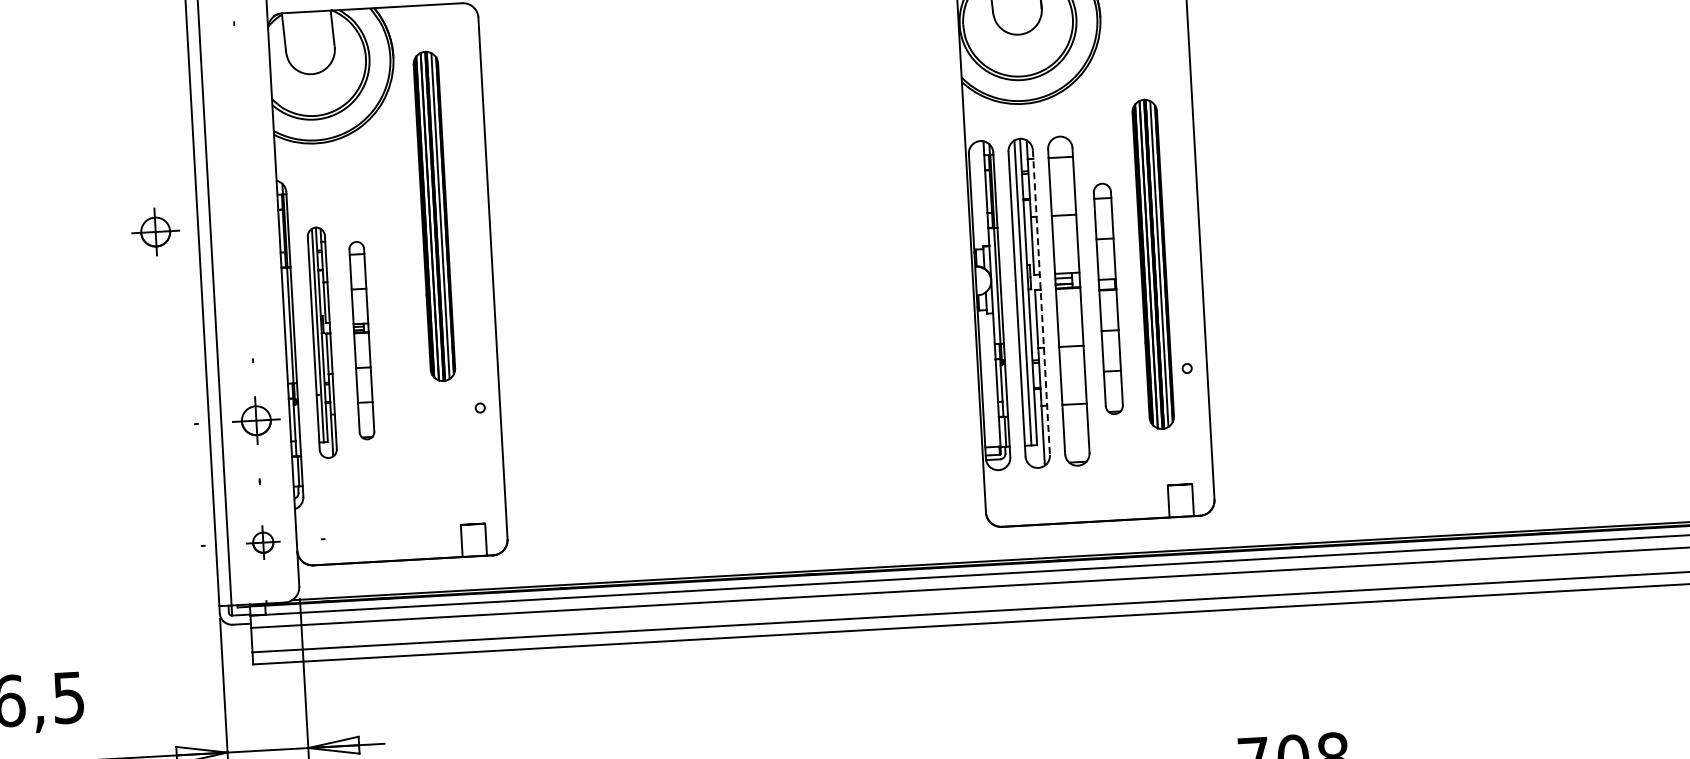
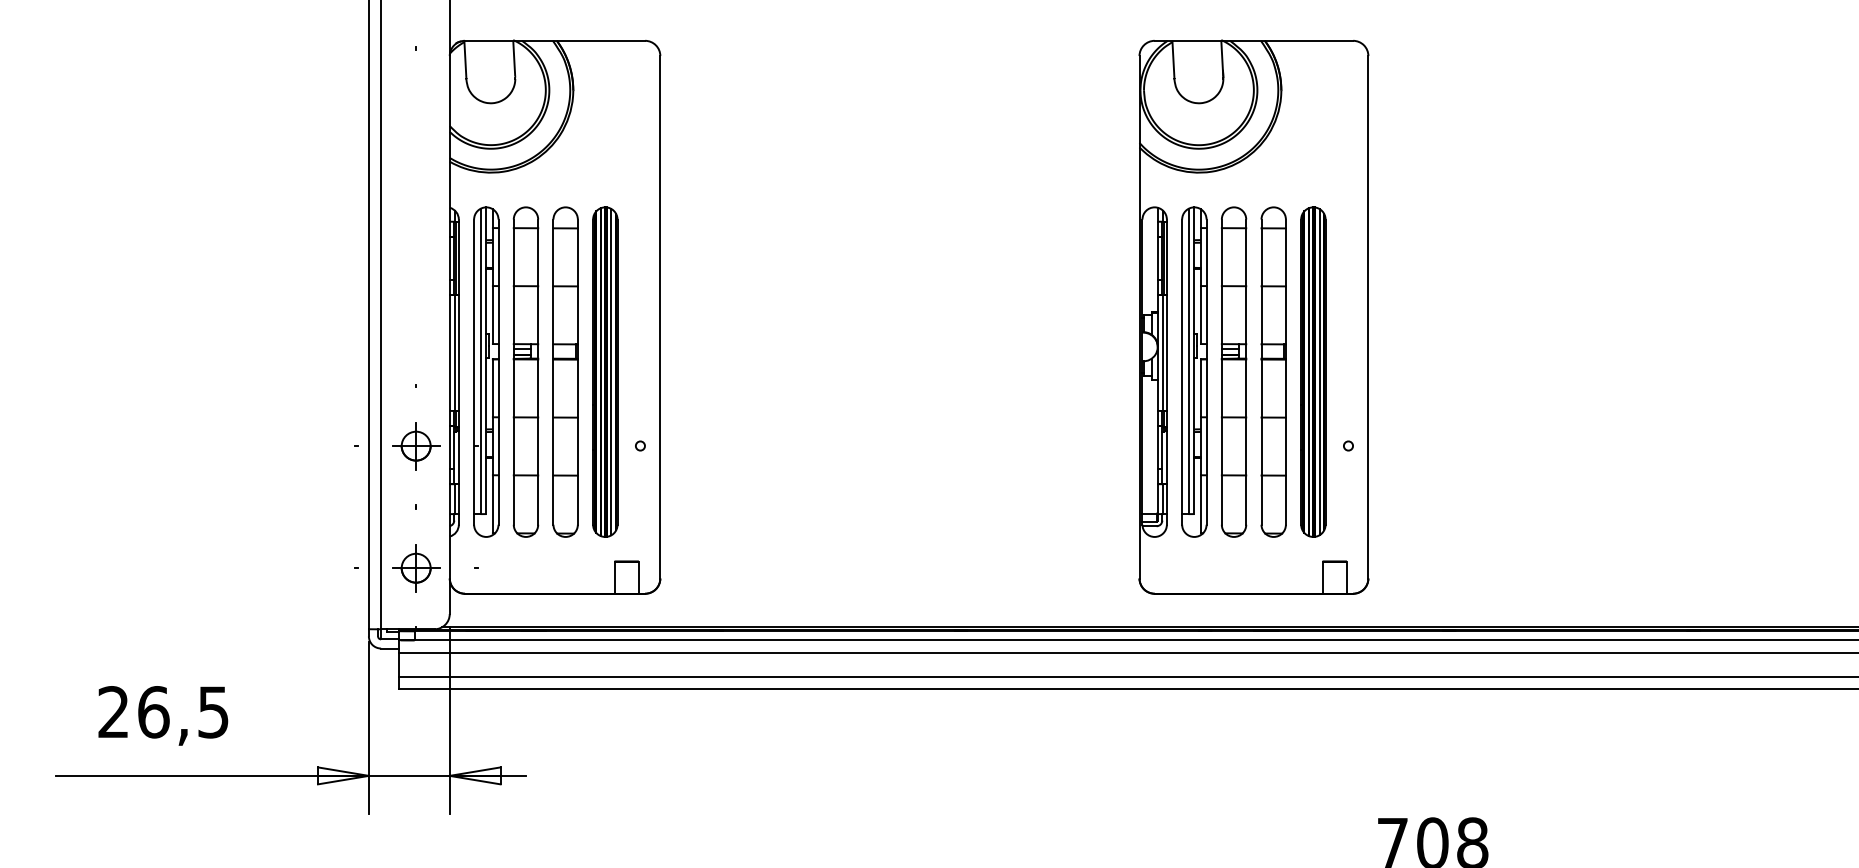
part: (434, 215) -> (605, 371), moved
part: (156, 232) -> (326, 252), removed
part: (1153, 263) -> (1313, 371), moved
part: (1108, 298) -> (1273, 371), size x1.43
line: (1041, 303) -> (1206, 372), dashed -> solid
part: (401, 337) -> (565, 371), added
part: (361, 340) -> (525, 371), size x1.67
part: (322, 342) -> (486, 371), size x1.43
part: (263, 542) -> (416, 568), size x1.43

